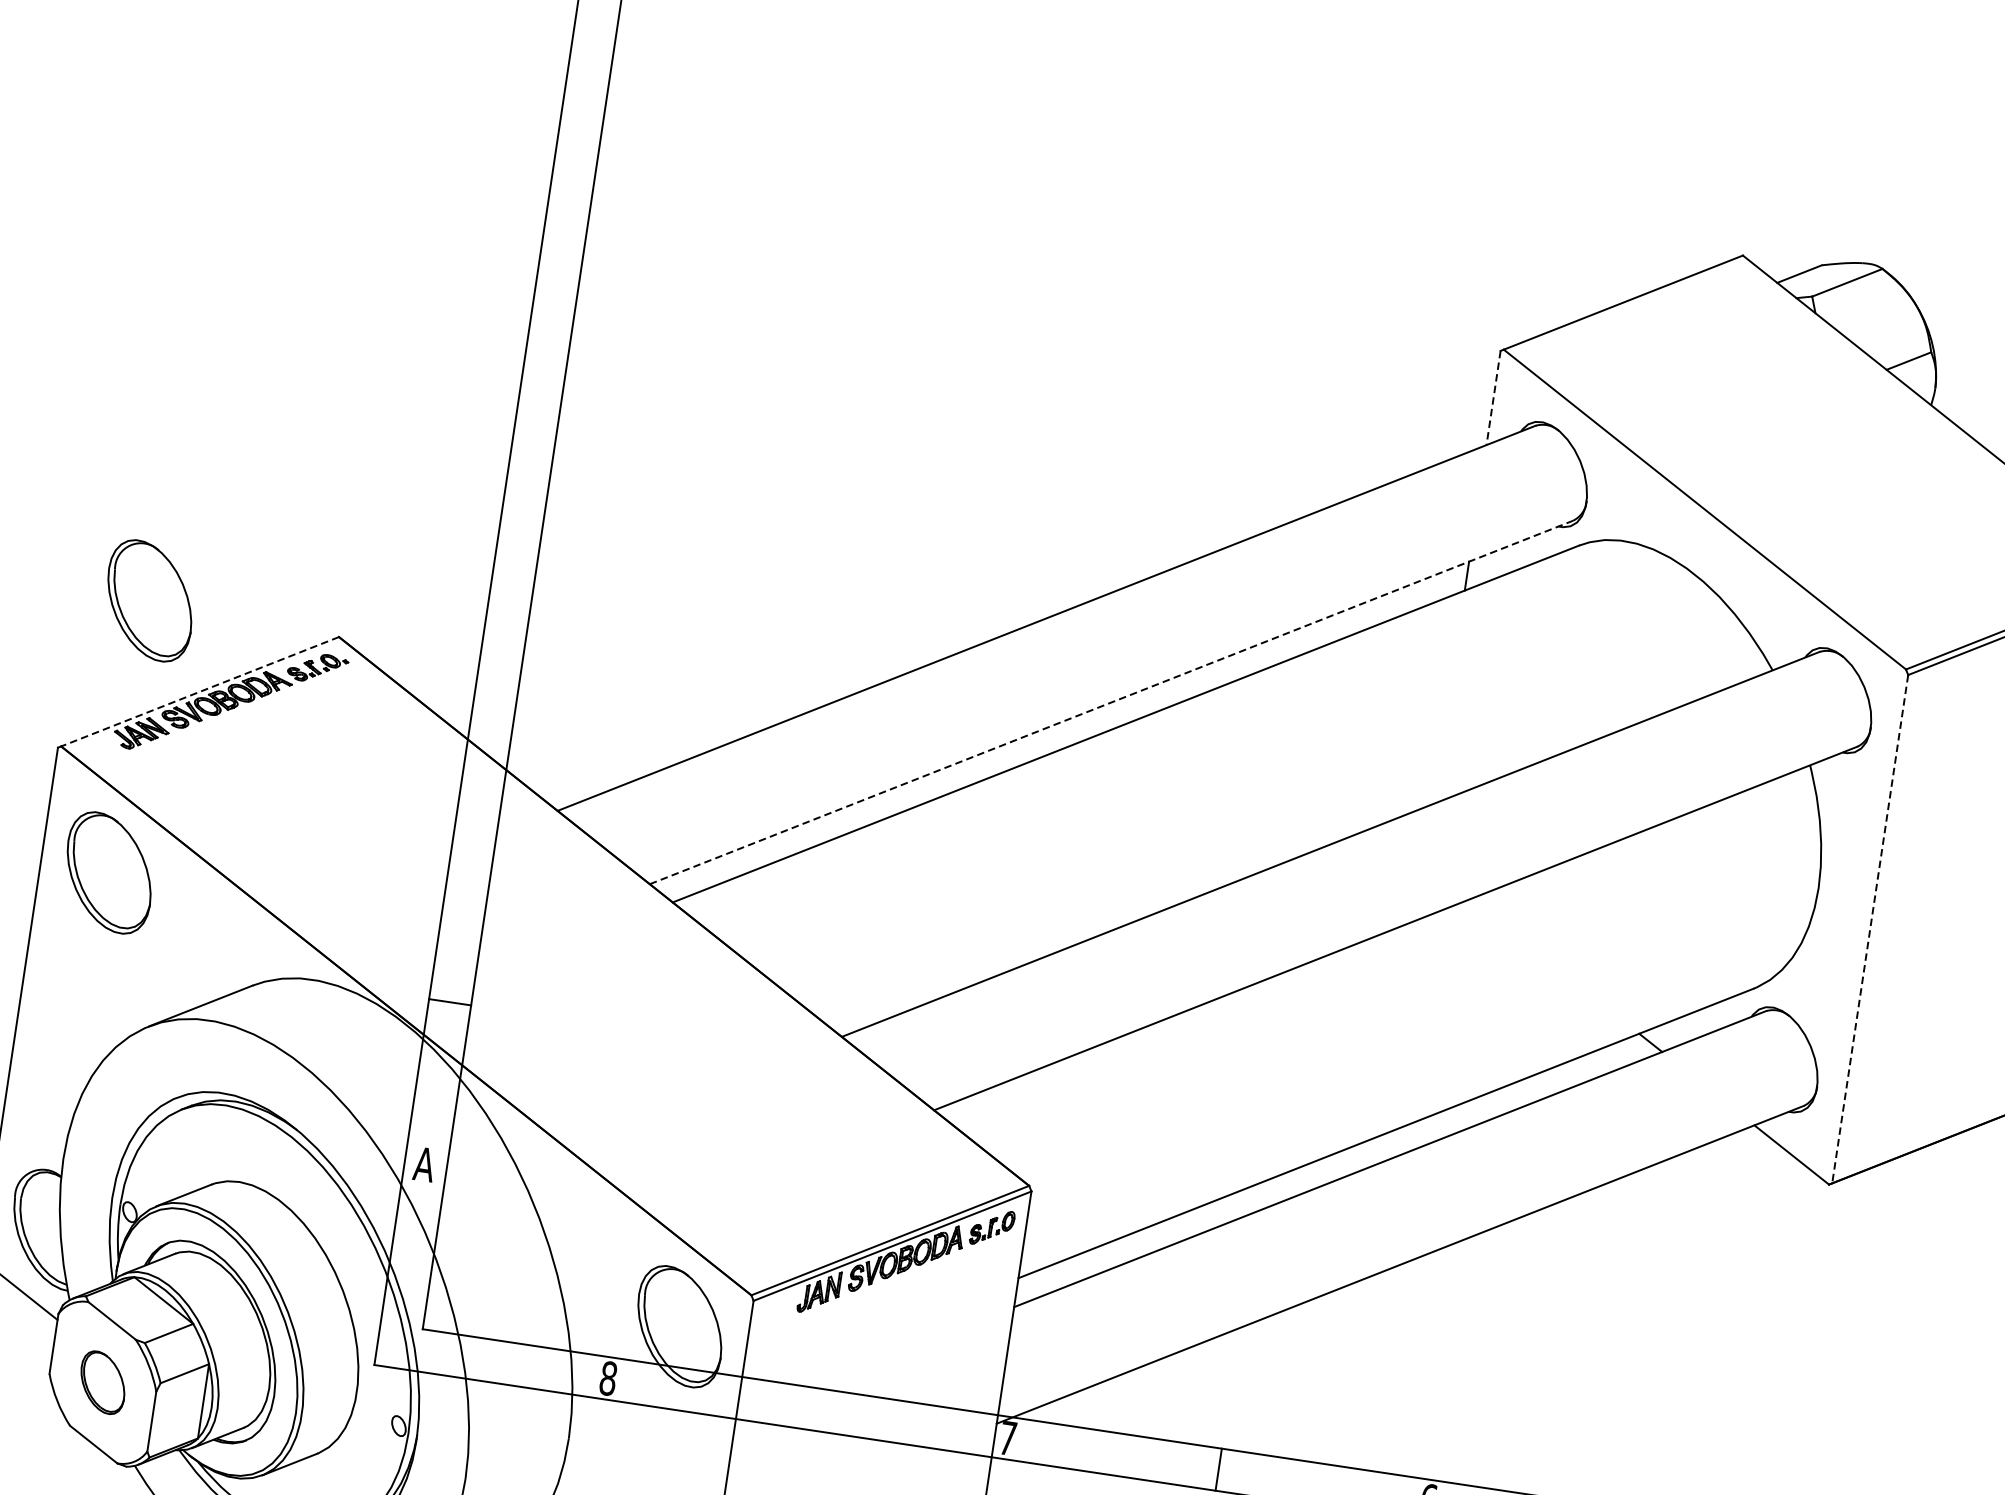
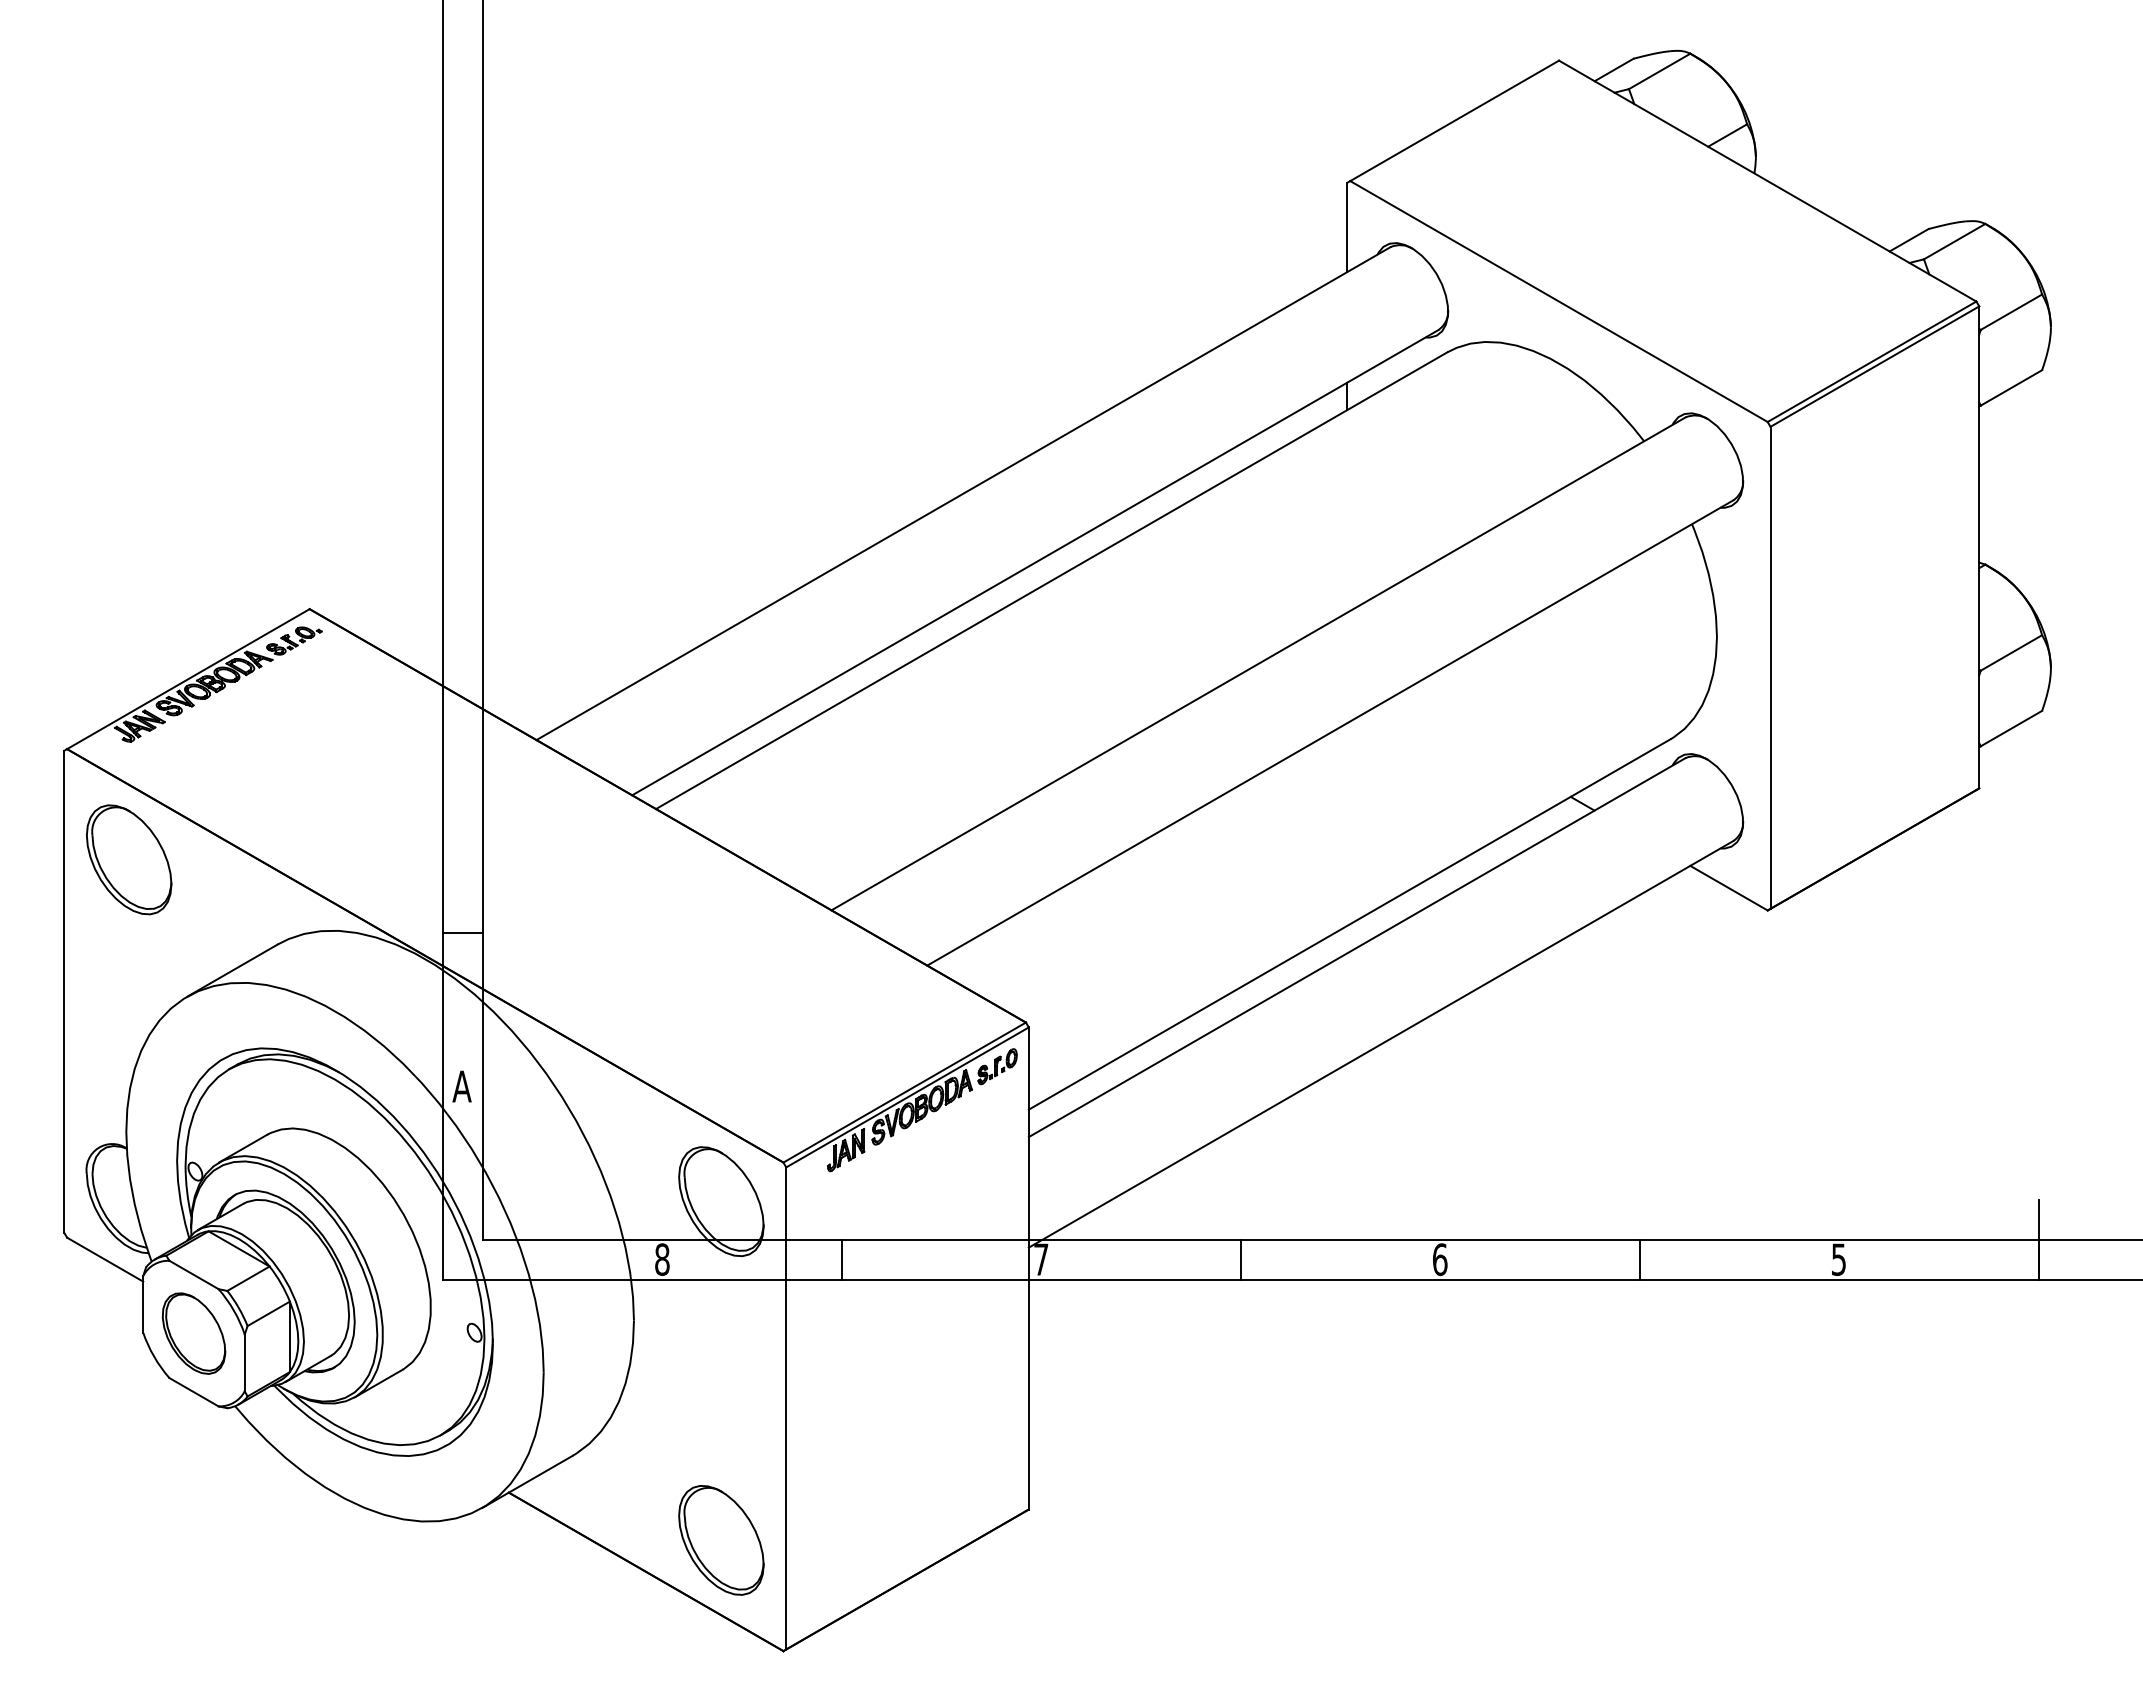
line: (1493, 398) -> (1347, 227), dashed -> solid
part: (150, 600) -> (129, 601), removed
line: (199, 691) -> (187, 679), dashed -> solid
line: (1111, 702) -> (1035, 562), dashed -> solid
line: (1870, 929) -> (1770, 668), dashed -> solid
part: (102, 1382) -> (193, 1333), size x1.43
line: (798, 1406) -> (842, 1259), added

